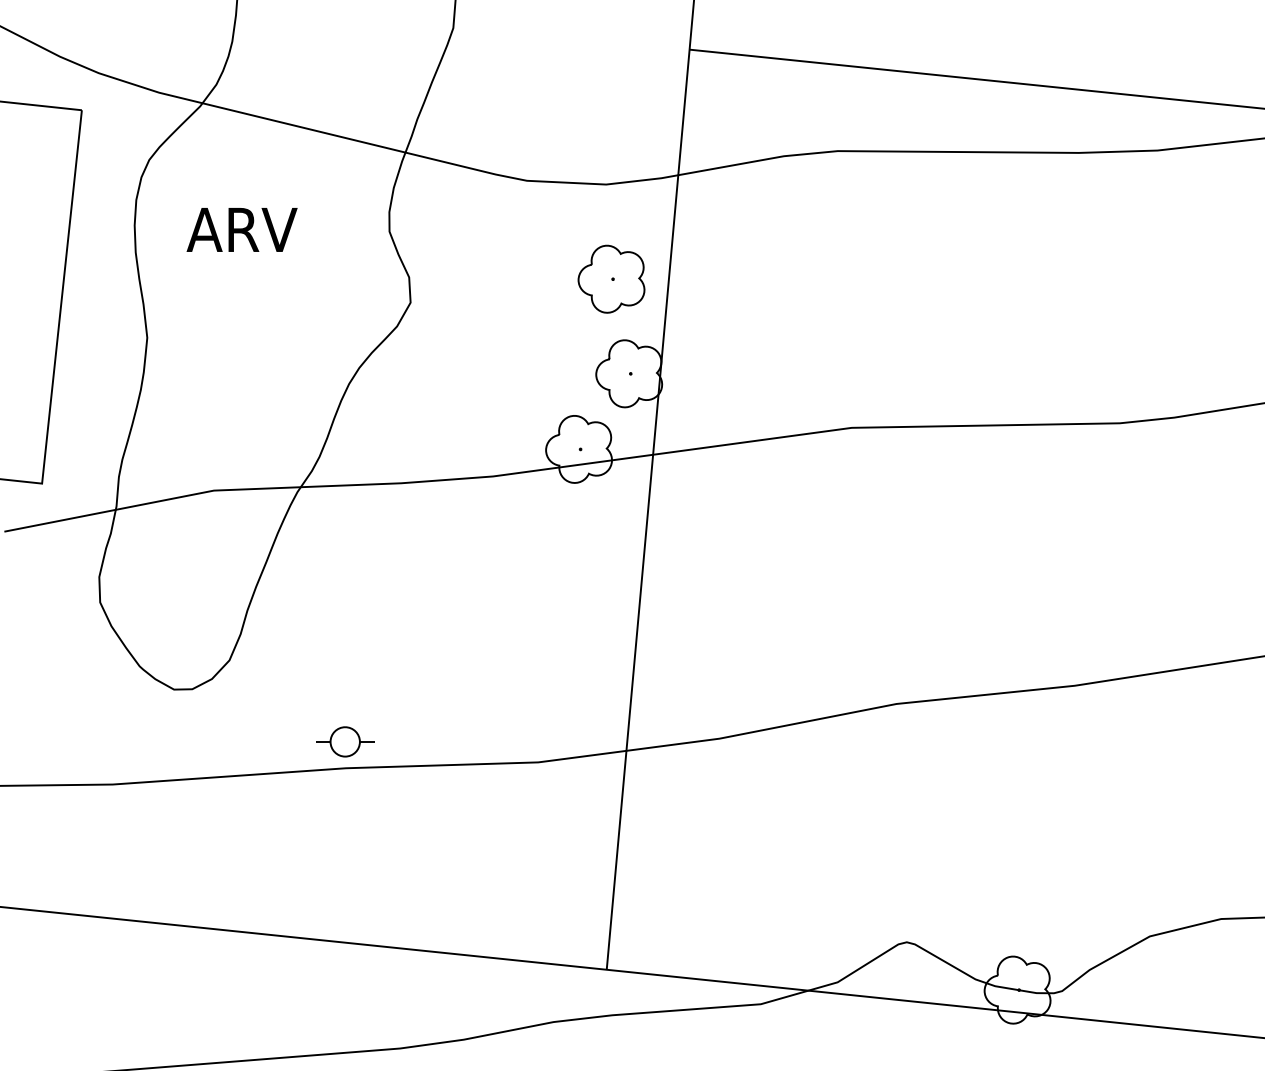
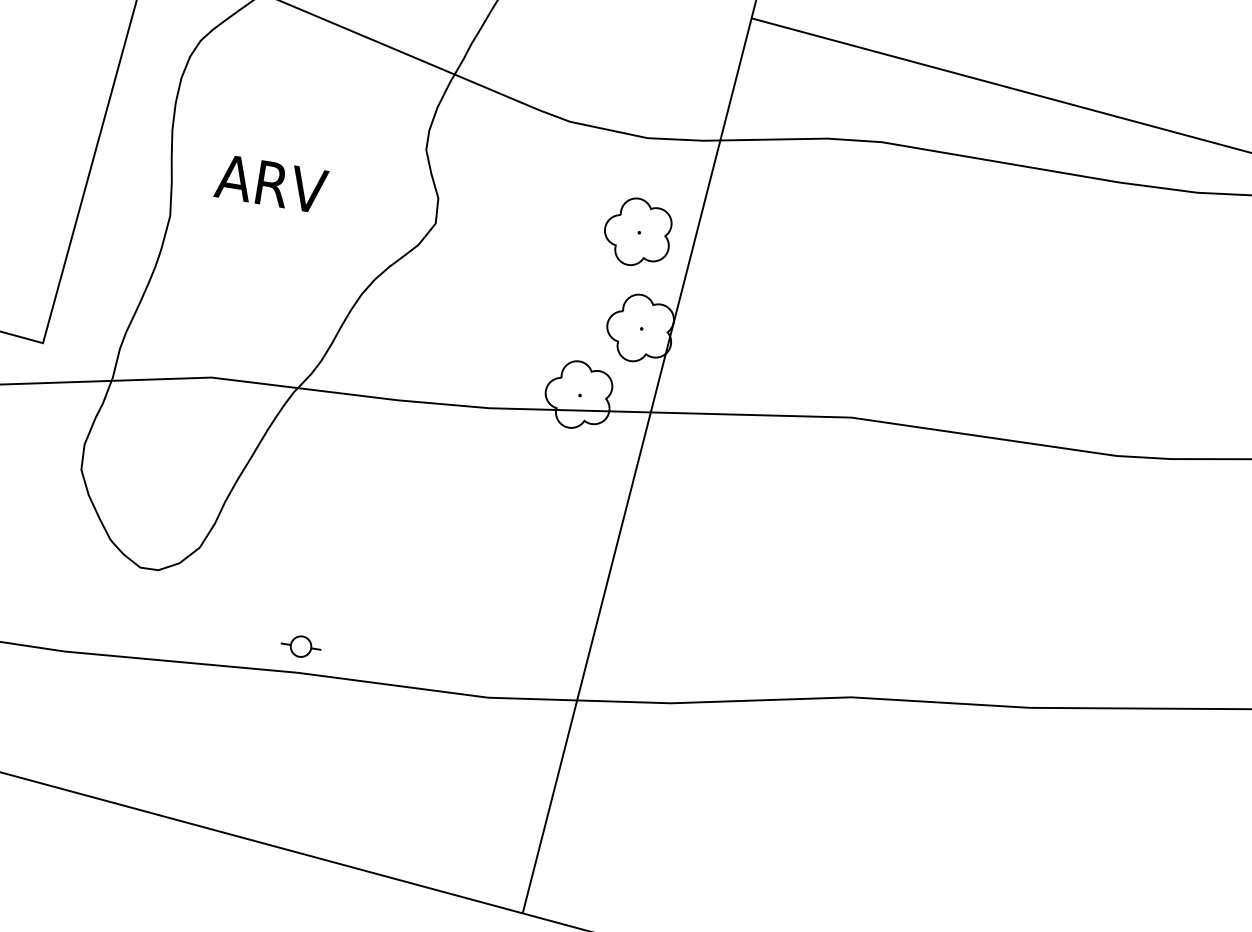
text: (241, 229) -> (270, 183), moved
part: (345, 741) -> (301, 646), size x0.7

